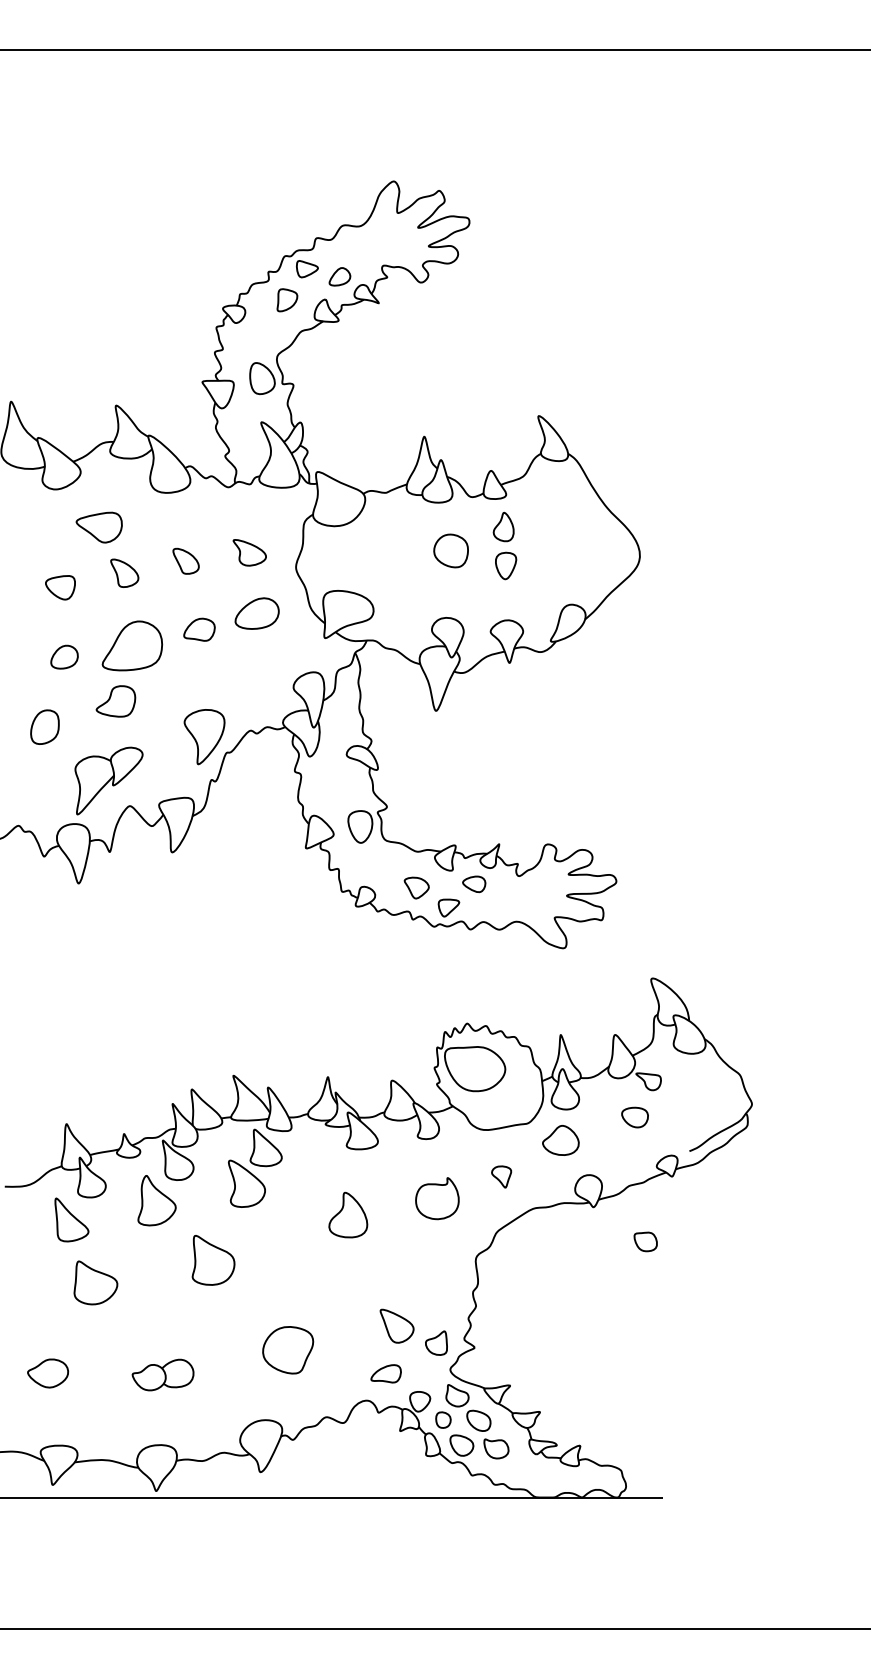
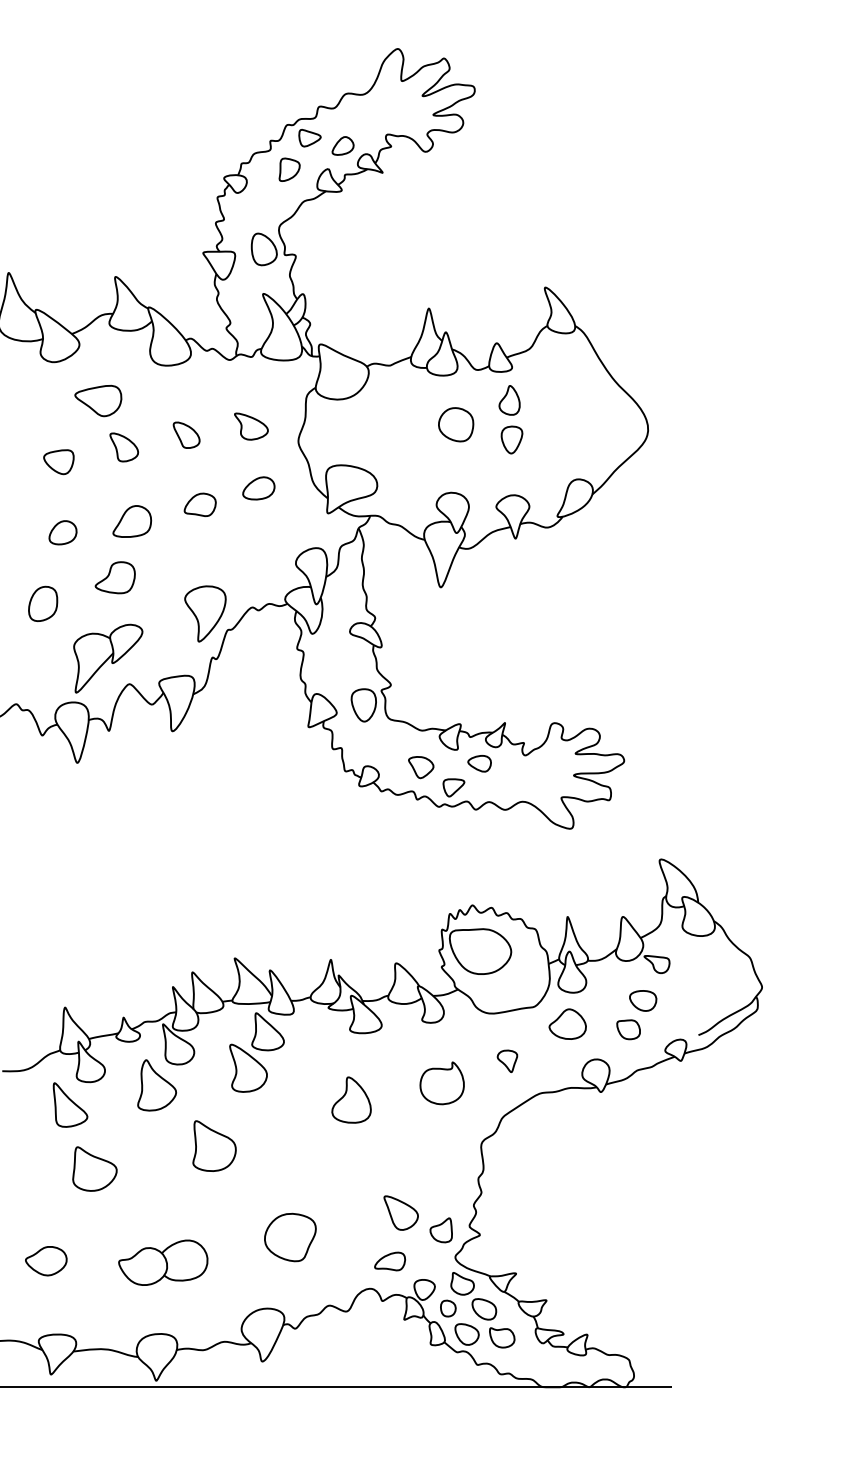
part: (256, 613) -> (258, 488), size x0.71
part: (132, 646) -> (132, 521), size x0.62
part: (645, 1241) -> (628, 1029), moved
part: (162, 1374) -> (162, 1262), size x1.43

